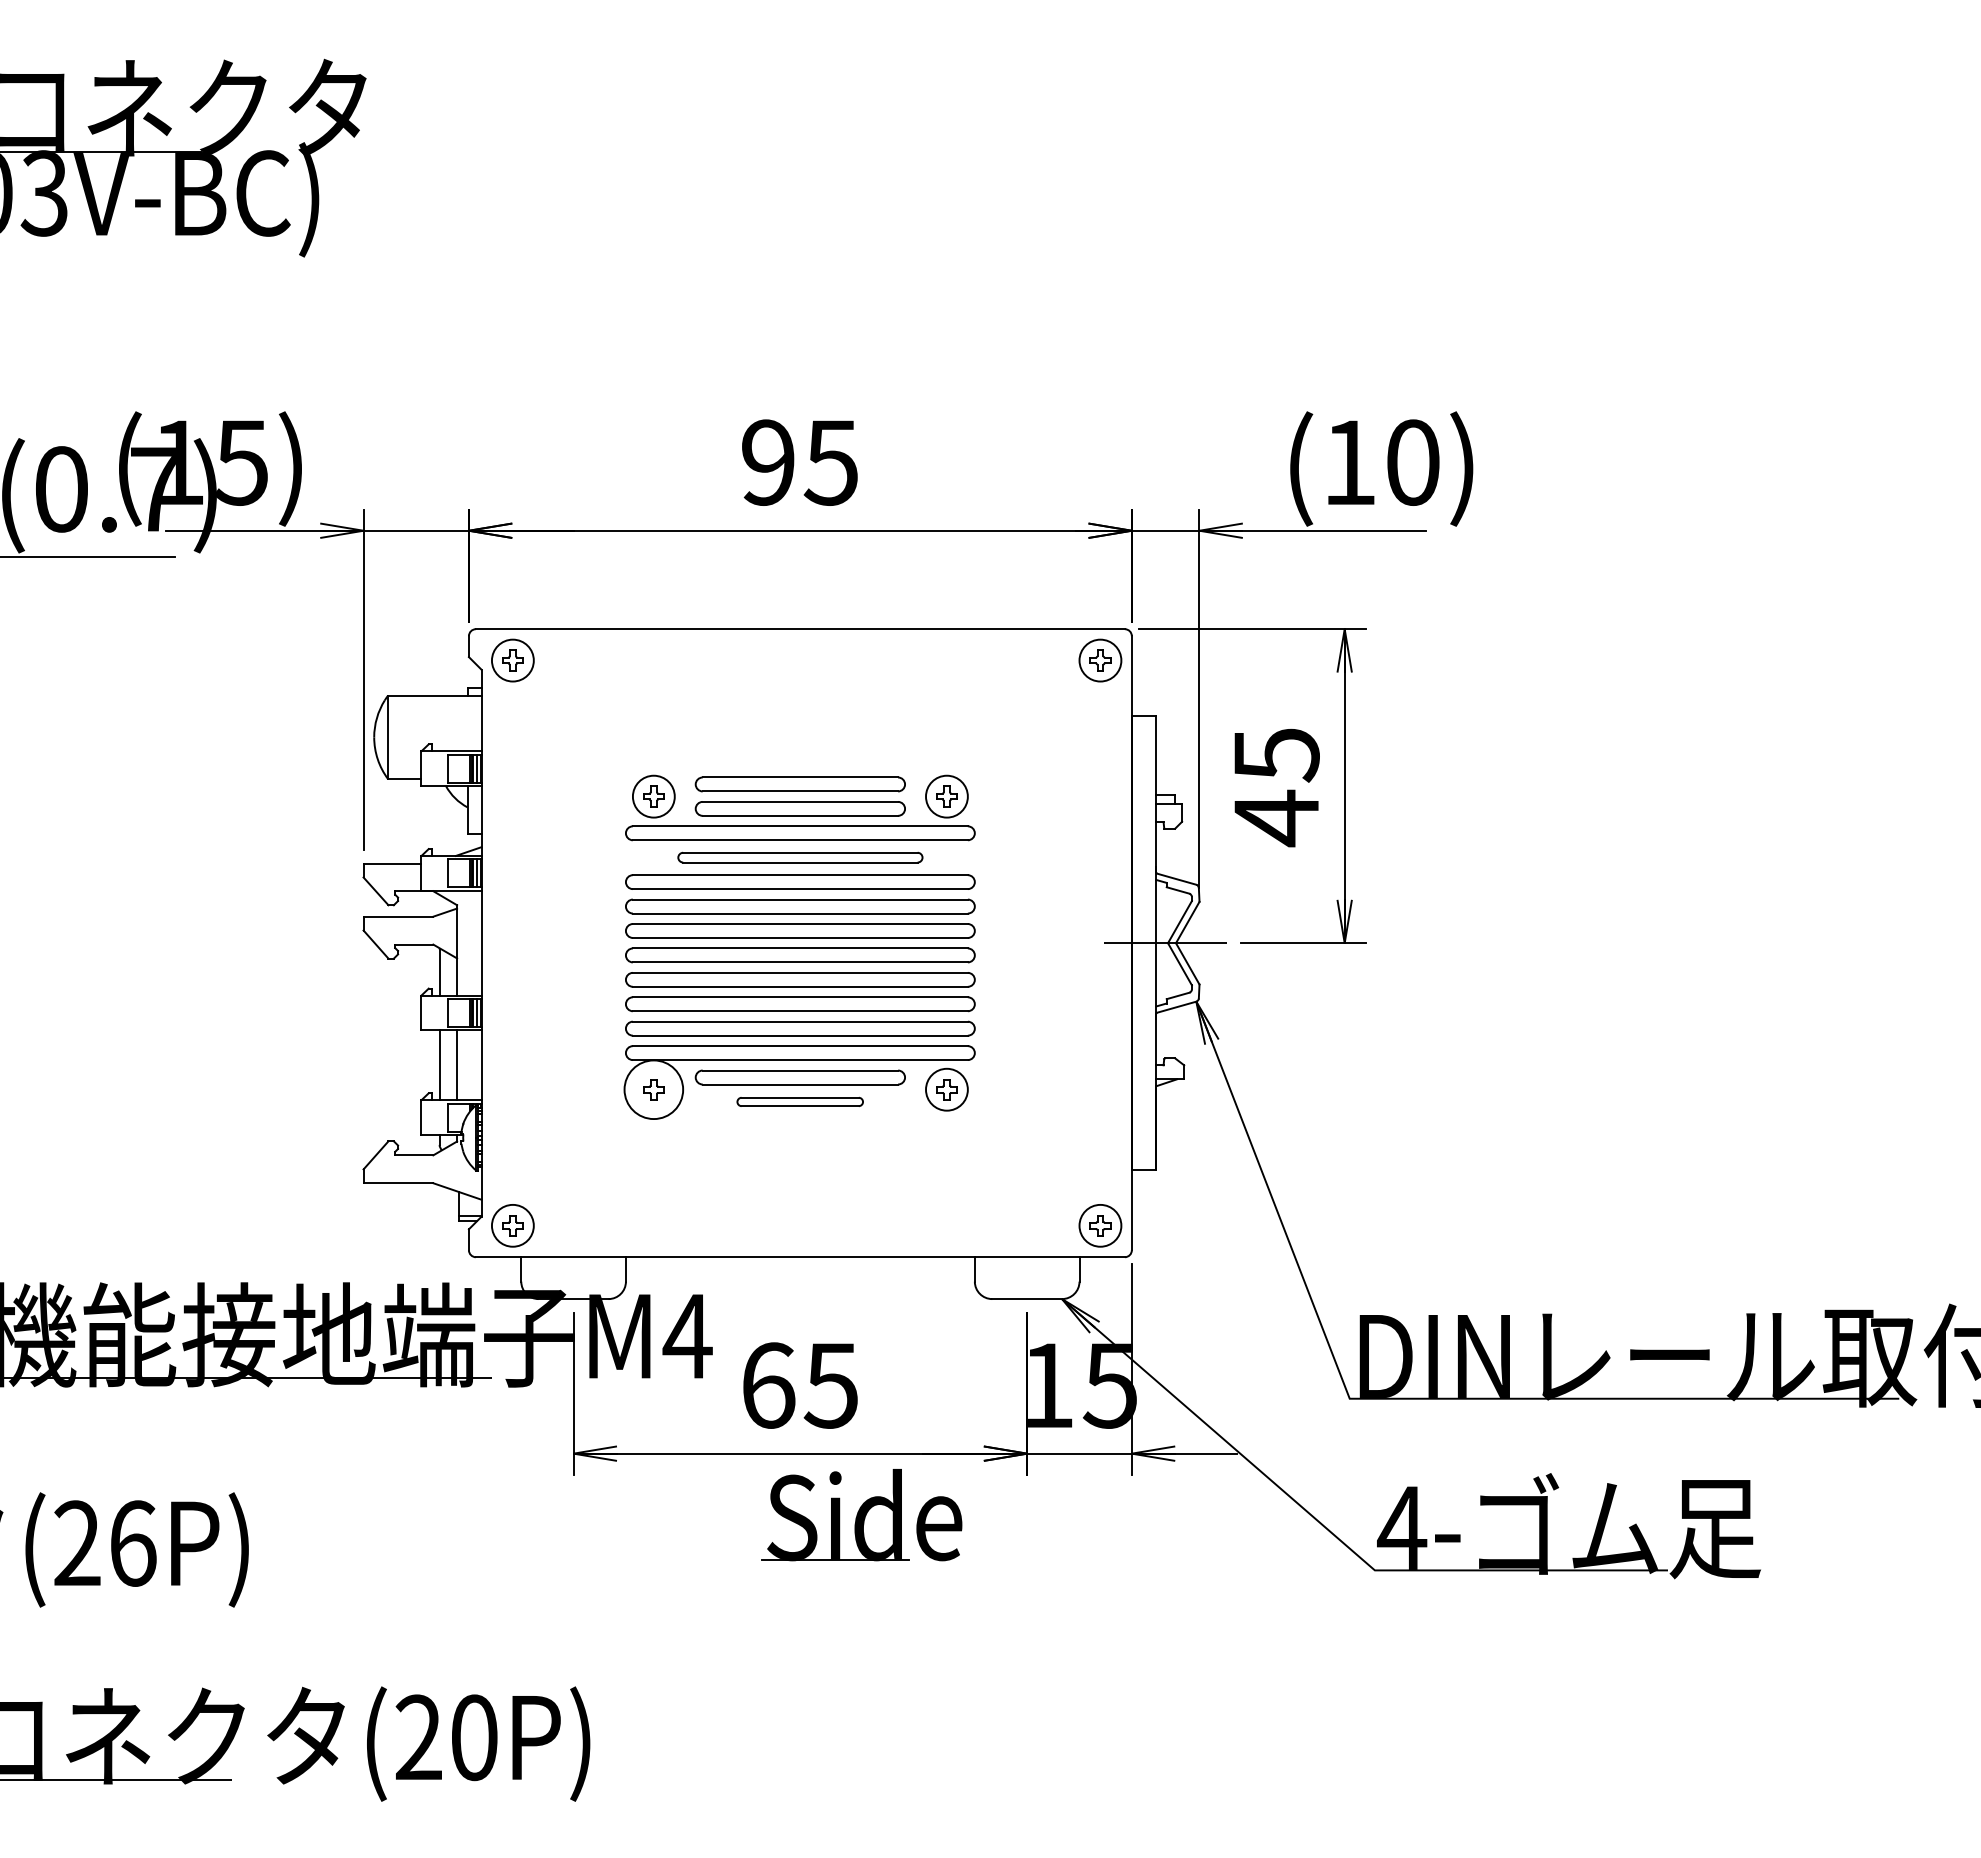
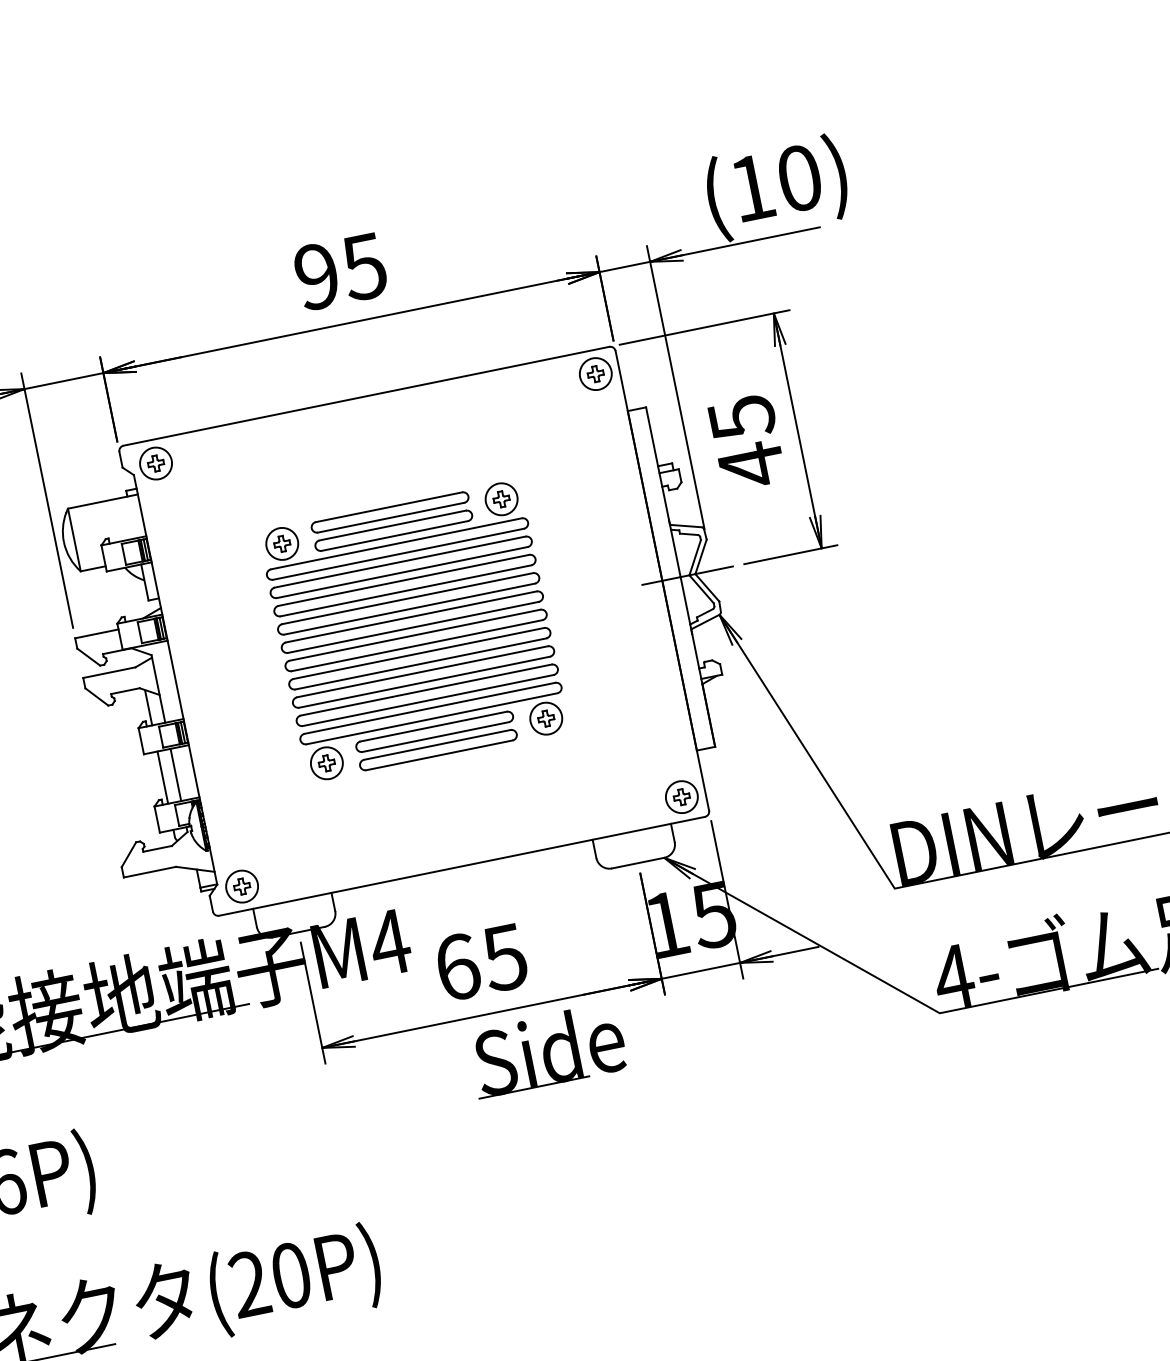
part: (800, 857) -> (401, 567), size x1.43
circle: (653, 1089) -> (326, 763), size x0.71
part: (799, 1101) -> (437, 749), size x1.67

